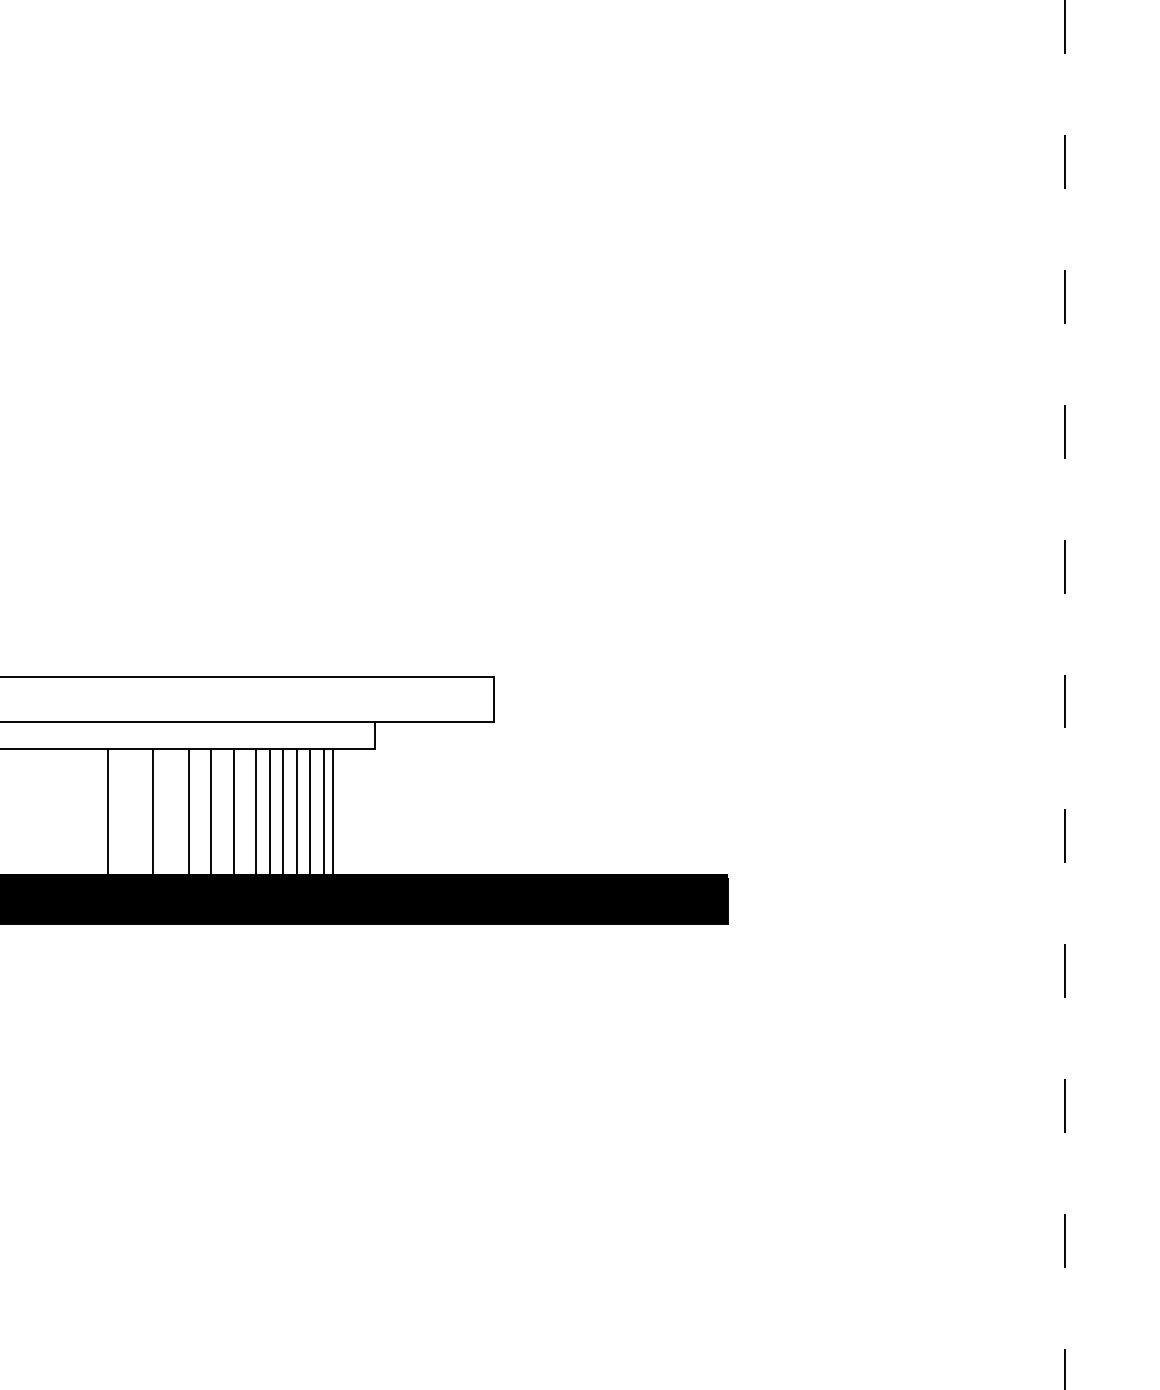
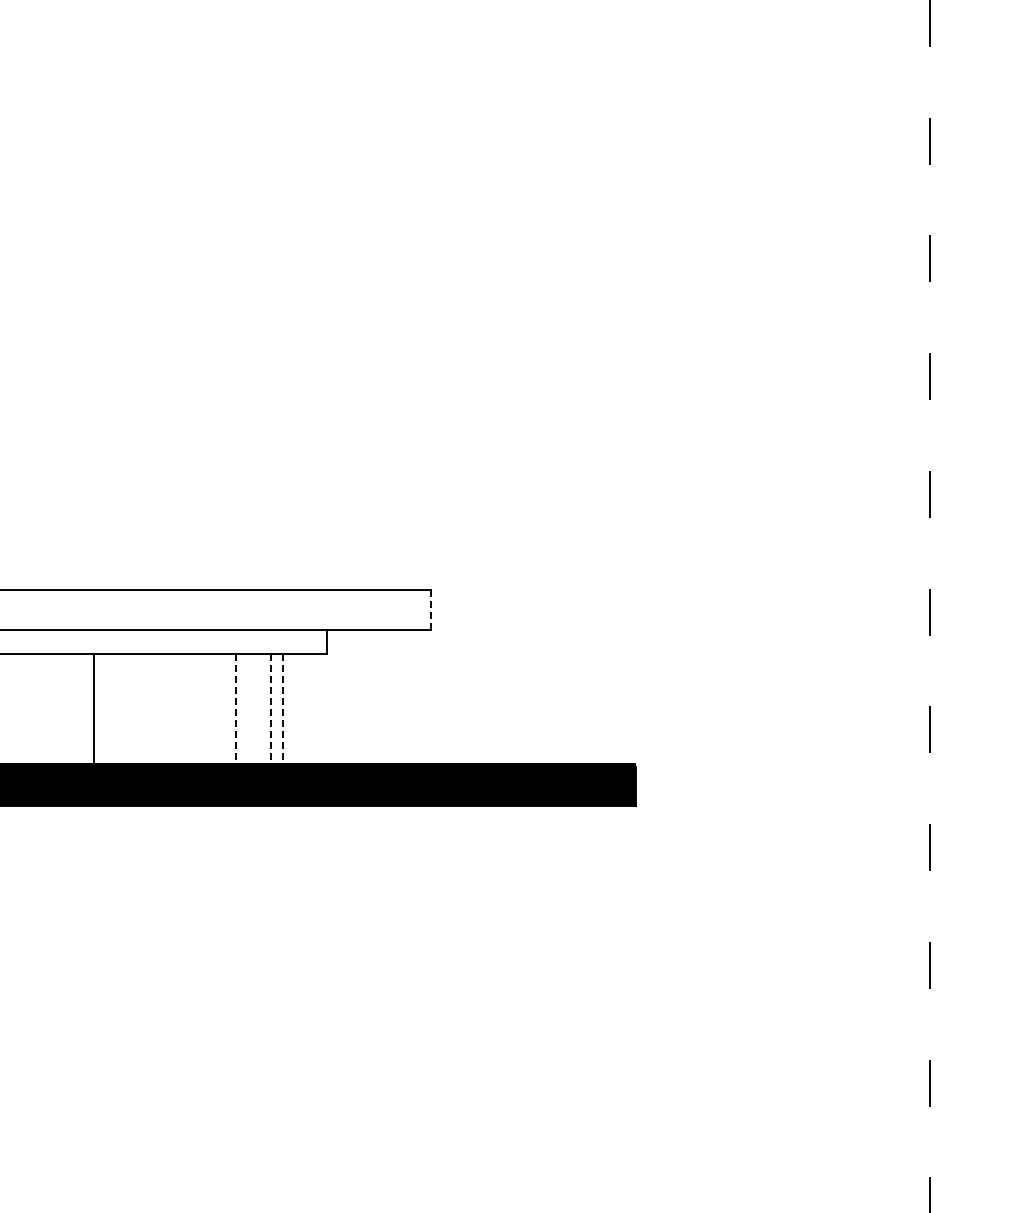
line: (494, 699) -> (431, 610), solid -> dashed
line: (152, 814) -> (133, 710), removed
line: (189, 814) -> (165, 710), removed
line: (211, 814) -> (184, 710), removed
line: (234, 814) -> (204, 710), removed
line: (255, 814) -> (223, 710), removed
line: (269, 814) -> (235, 710), solid -> dashed
line: (283, 814) -> (247, 710), removed
line: (297, 814) -> (259, 710), removed
line: (309, 814) -> (270, 710), solid -> dashed
line: (323, 814) -> (282, 710), solid -> dashed
line: (332, 814) -> (290, 710), removed

